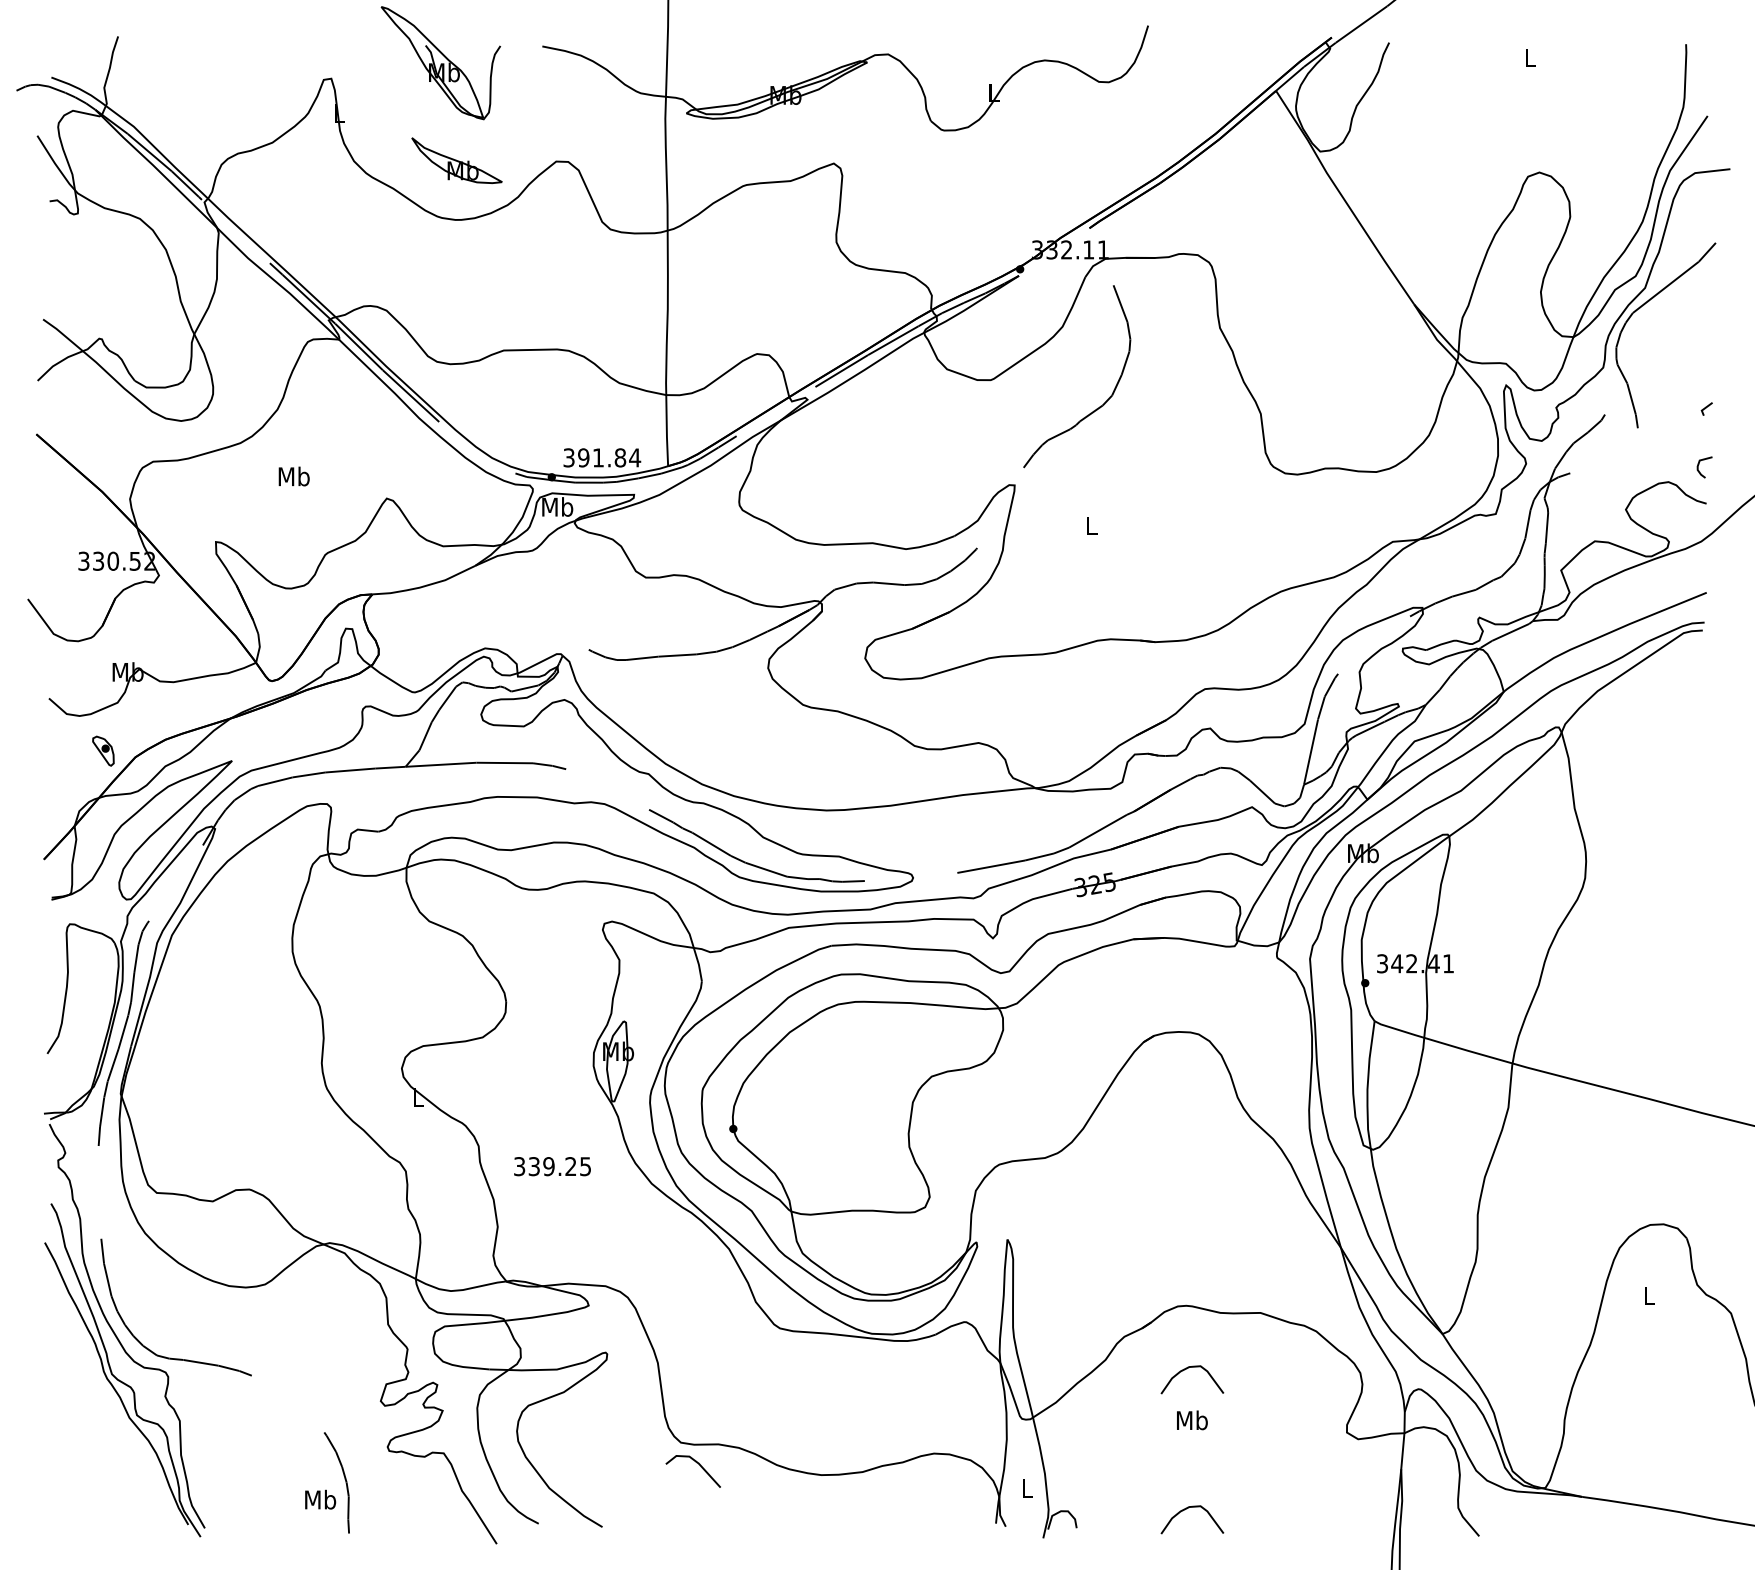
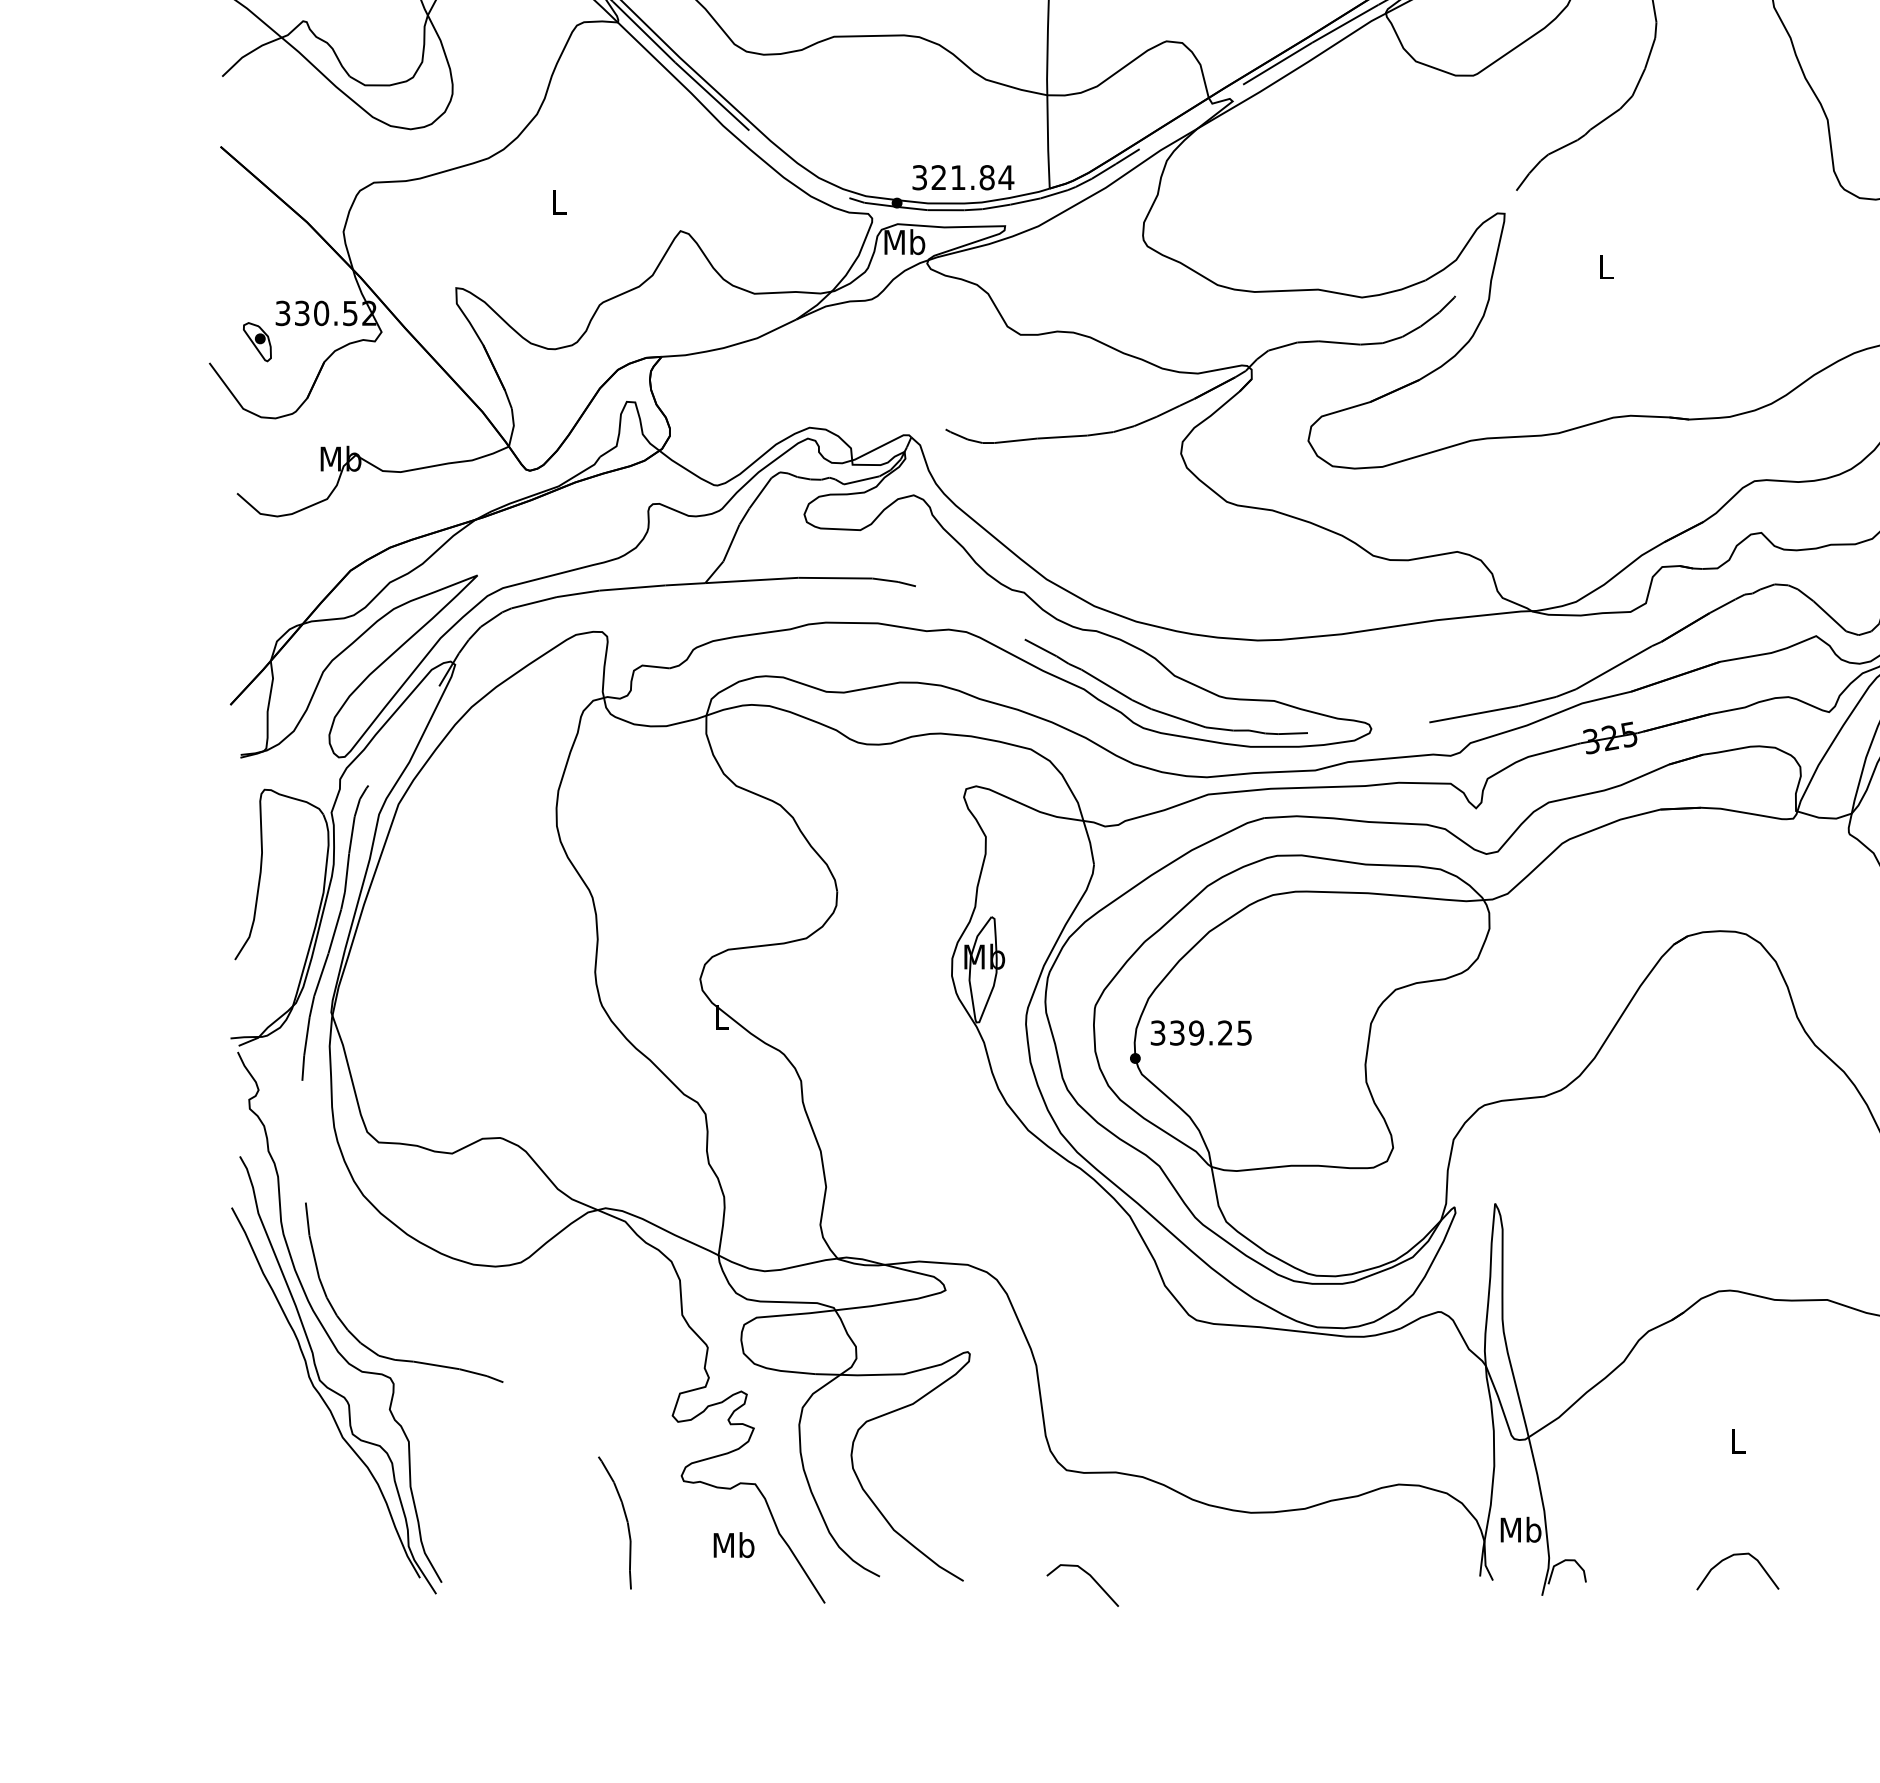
text: (583, 457) -> (938, 177), 391.84 -> 321.84
text: (293, 476) -> (558, 202), Mb -> L
part: (103, 750) -> (257, 341), moved
text: (552, 1166) -> (1201, 1032), moved
curve: (1186, 1369) -> (1730, 1374), removed
text: (1192, 1420) -> (1738, 1441), Mb -> L
line: (696, 1463) -> (1087, 1574), moved
text: (1026, 1487) -> (1520, 1529), L -> Mb
text: (320, 1499) -> (733, 1544), moved

